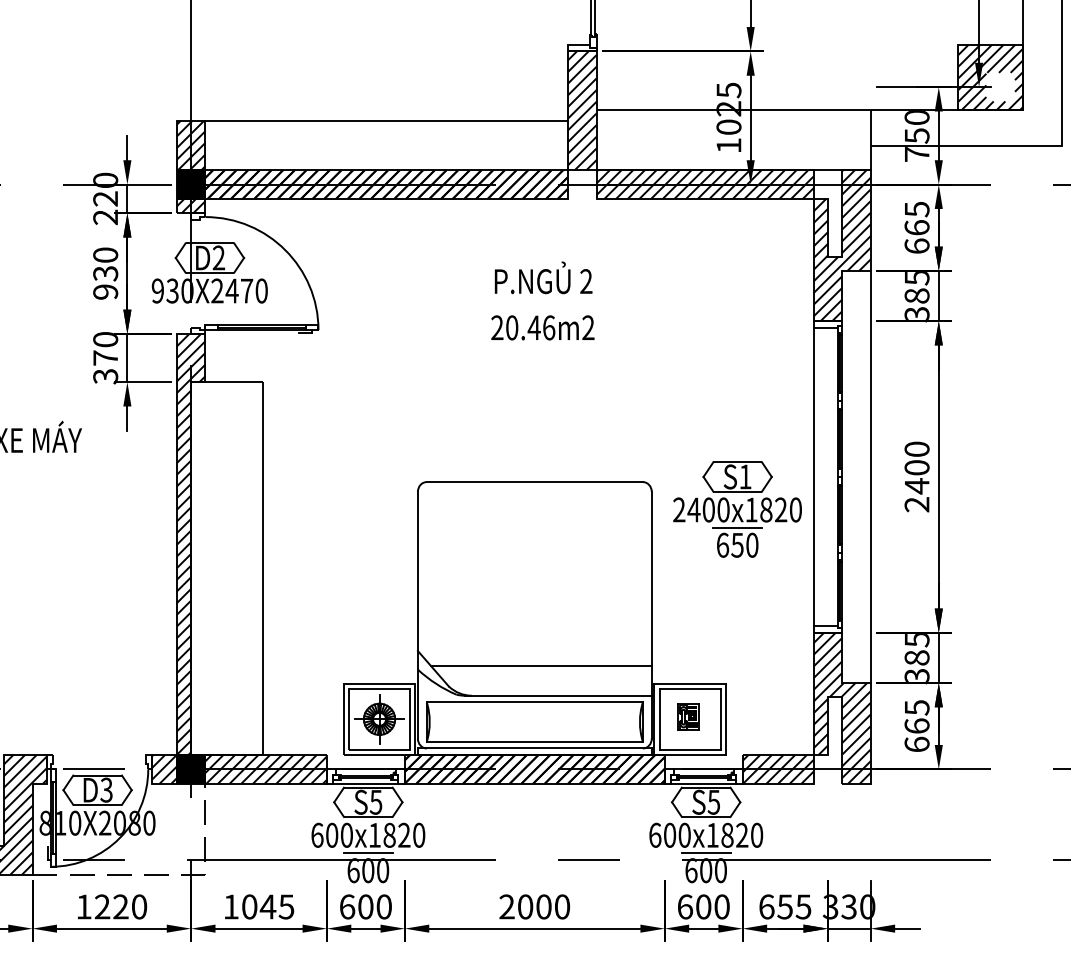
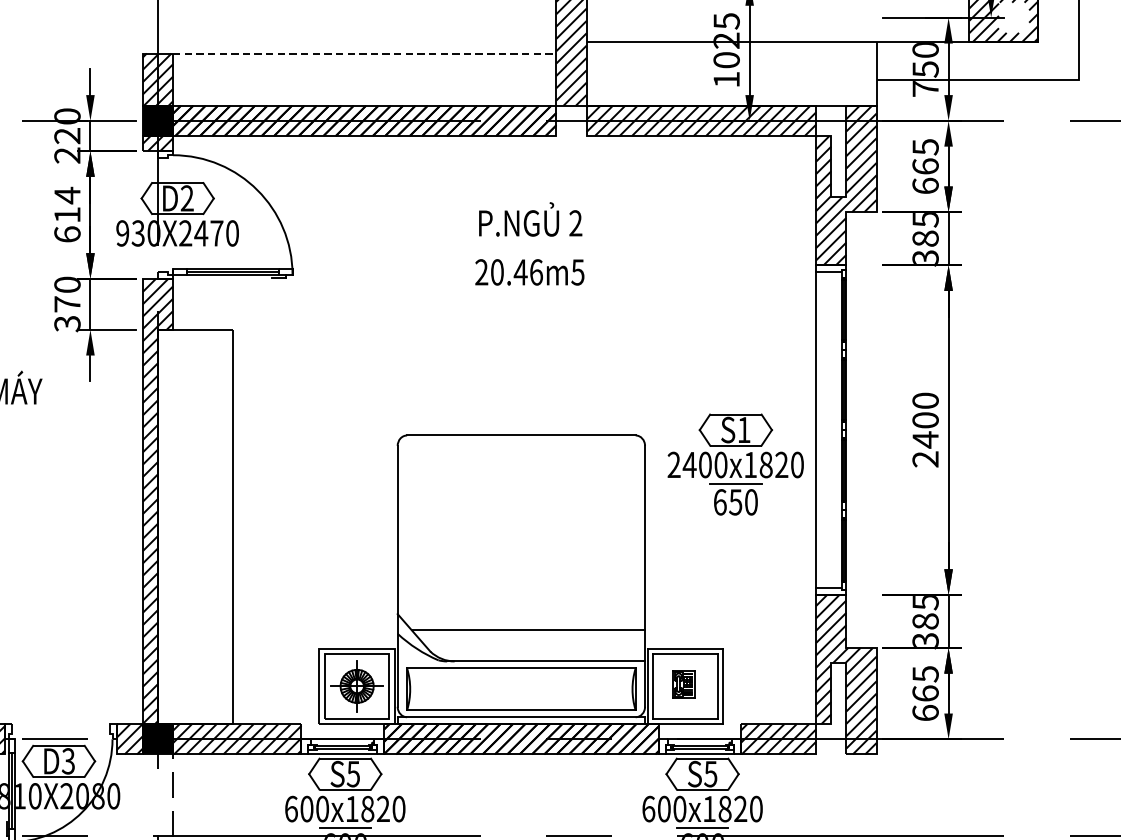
line: (387, 120) -> (365, 53), solid -> dashed
text: (105, 273) -> (67, 214), 930 -> 614
text: (588, 327) -> (578, 271), 20.46m2 -> 20.46m5
line: (870, 476) -> (876, 429), removed

